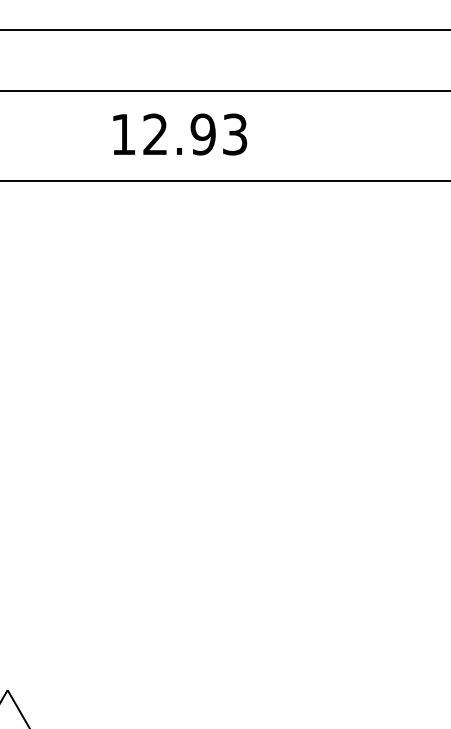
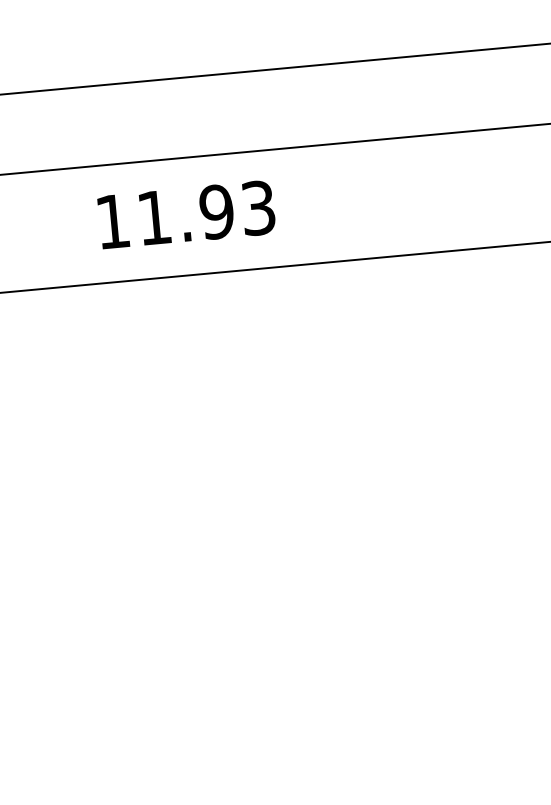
text: (154, 133) -> (153, 216), 12.93 -> 11.93

